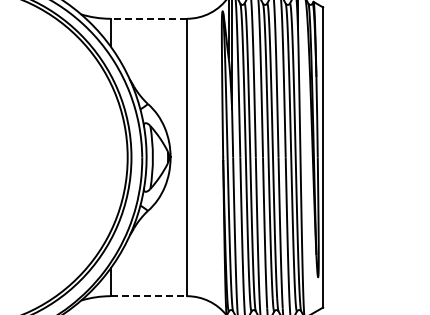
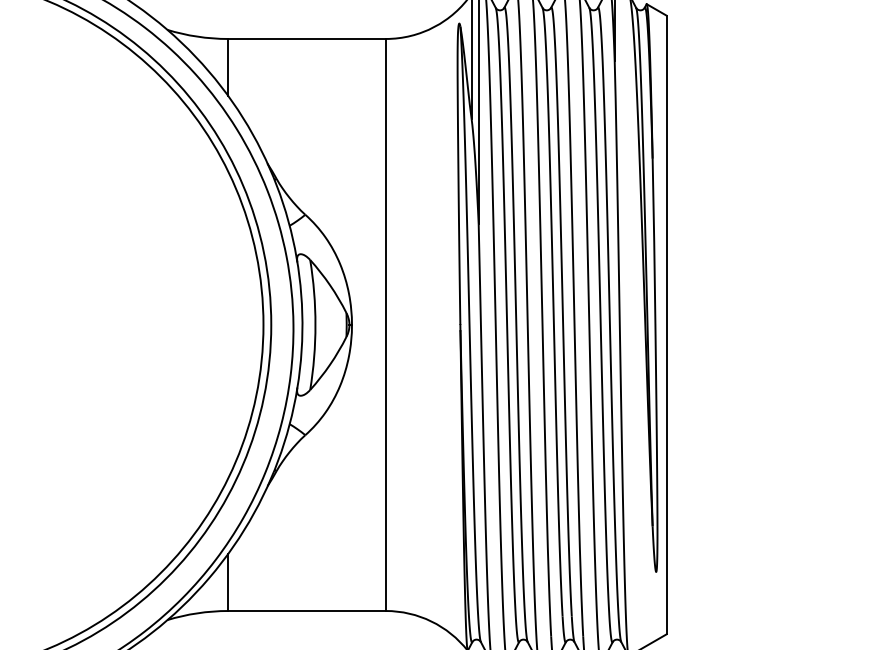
line: (148, 18) -> (306, 38), dashed -> solid
line: (149, 296) -> (308, 611), dashed -> solid

